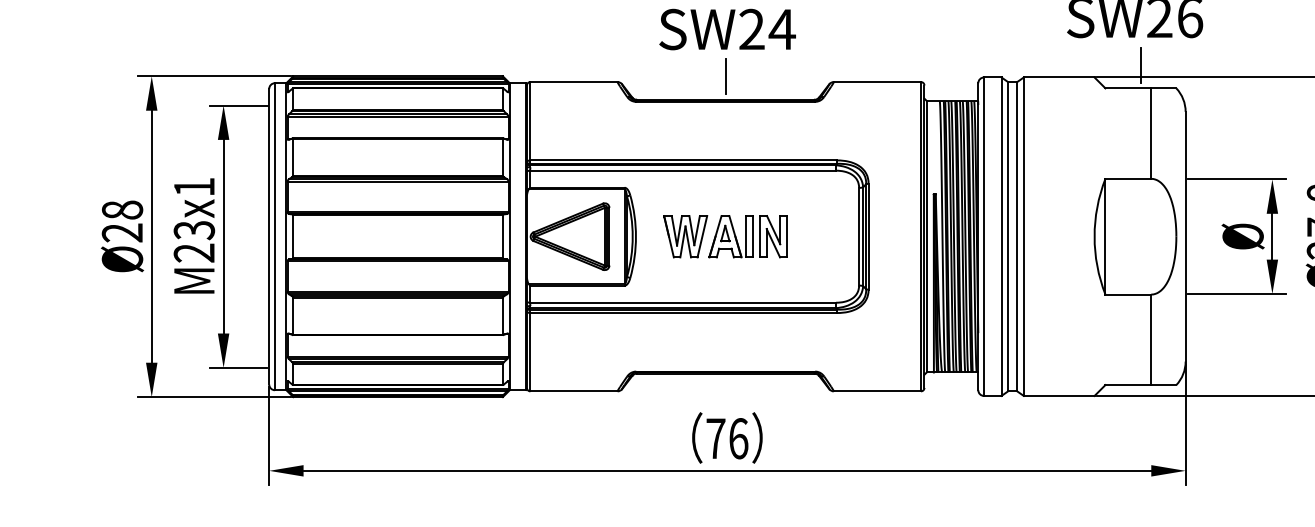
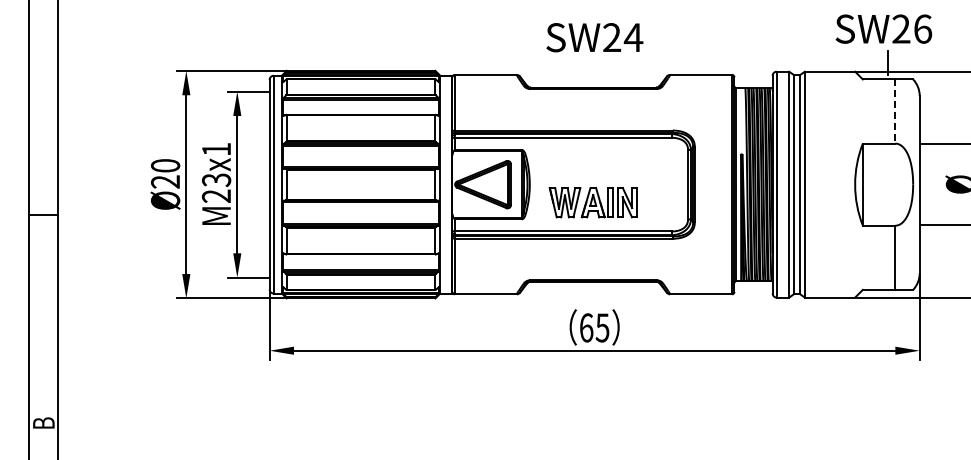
line: (725, 75) -> (593, 70), removed
line: (1151, 135) -> (895, 112), solid -> dashed
text: (122, 209) -> (165, 165), Ø28 -> Ø20
part: (724, 236) -> (592, 202), moved
text: (727, 438) -> (594, 327), 76 -> 65

